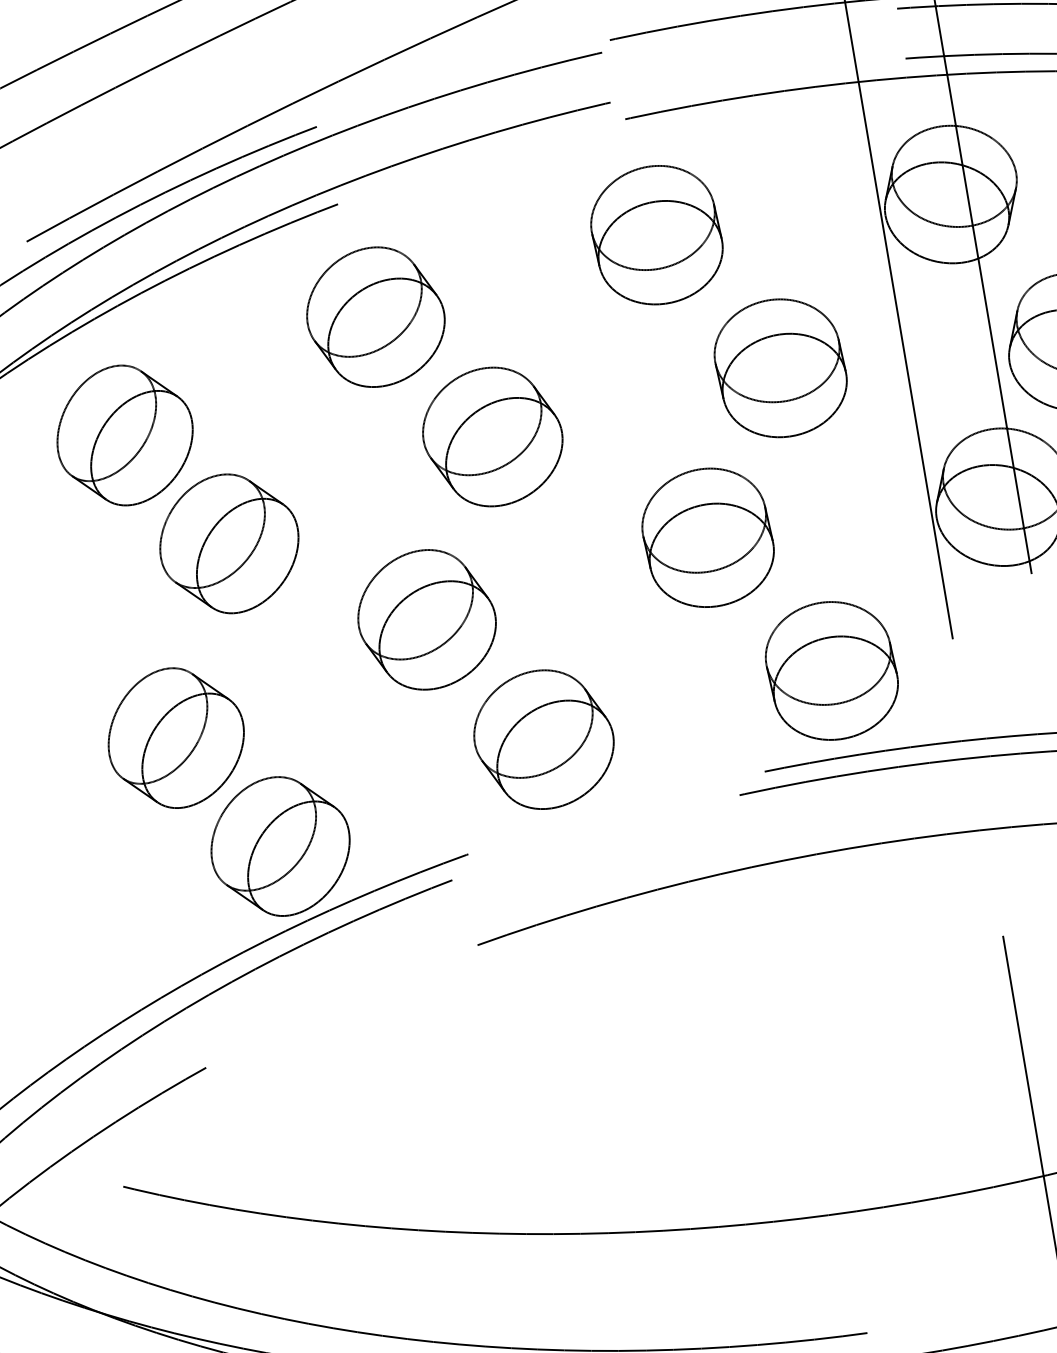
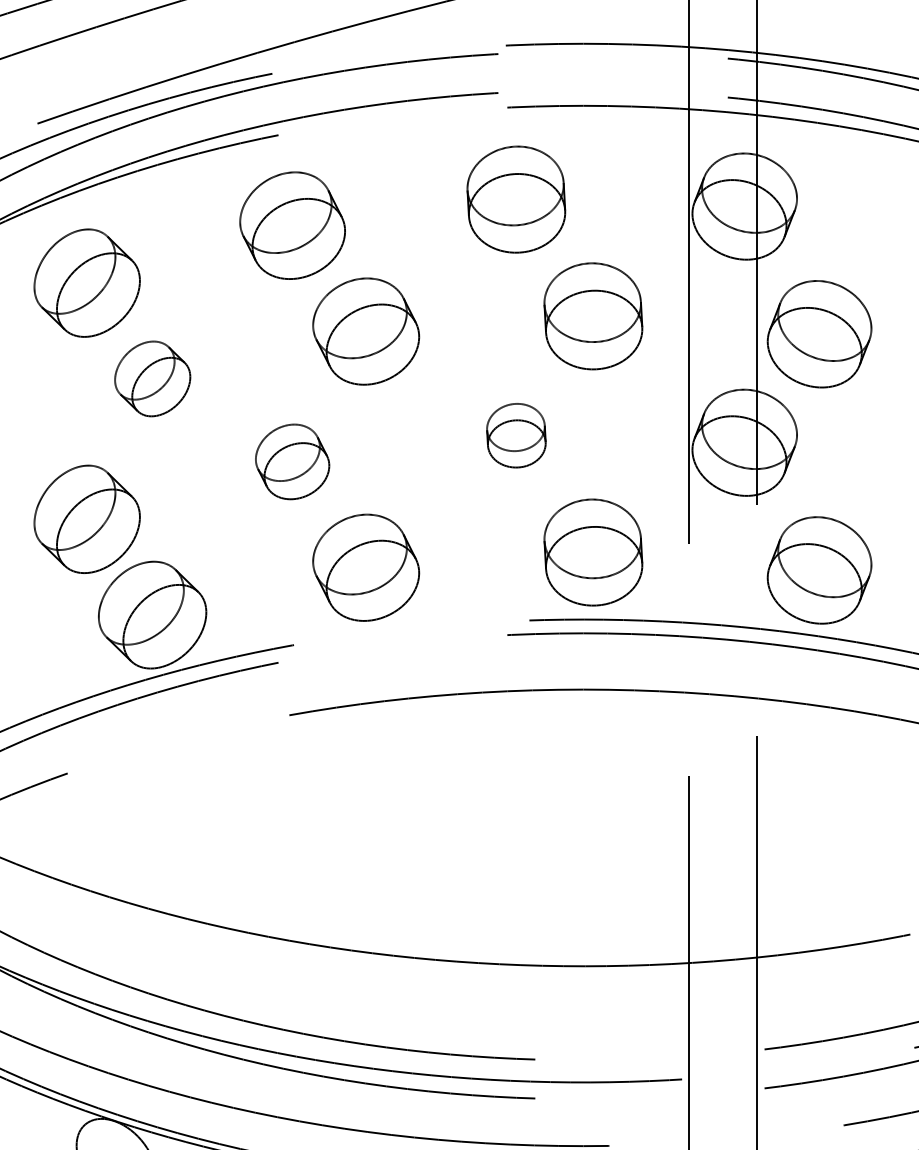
part: (708, 537) -> (516, 435), size x0.6
part: (229, 543) -> (152, 378), size x0.7
part: (426, 619) -> (292, 461), size x0.7

